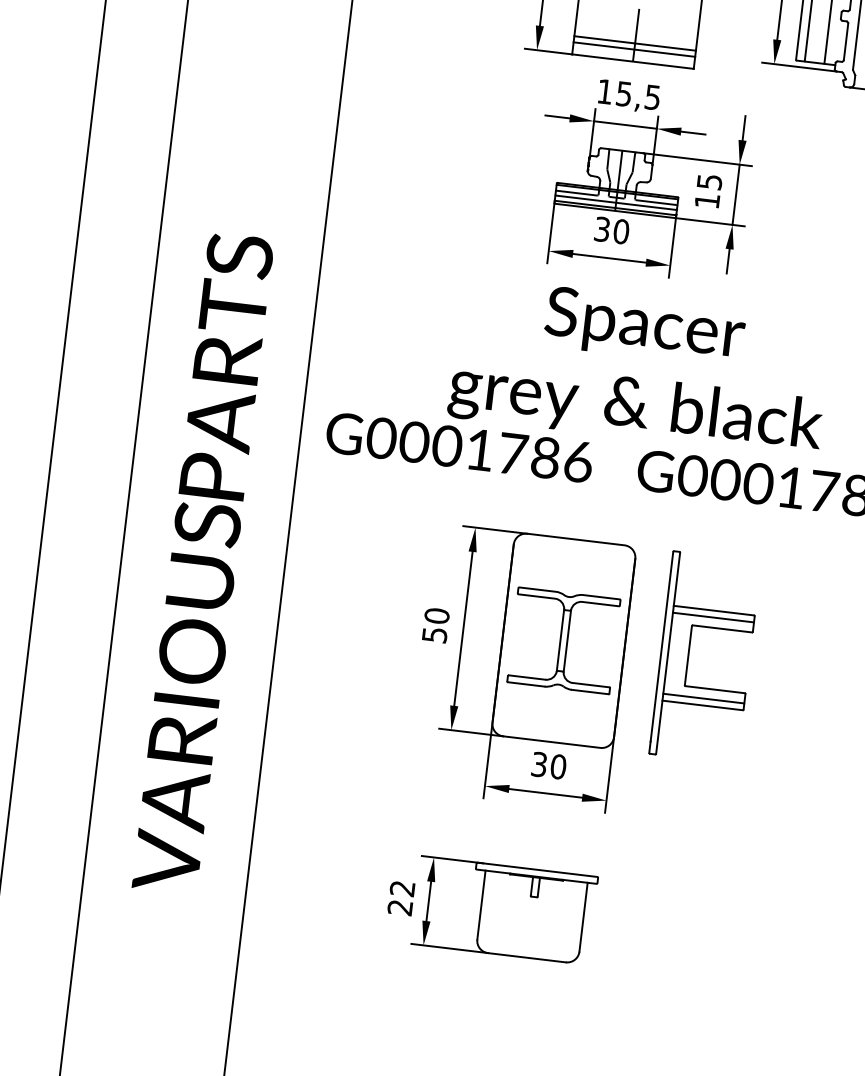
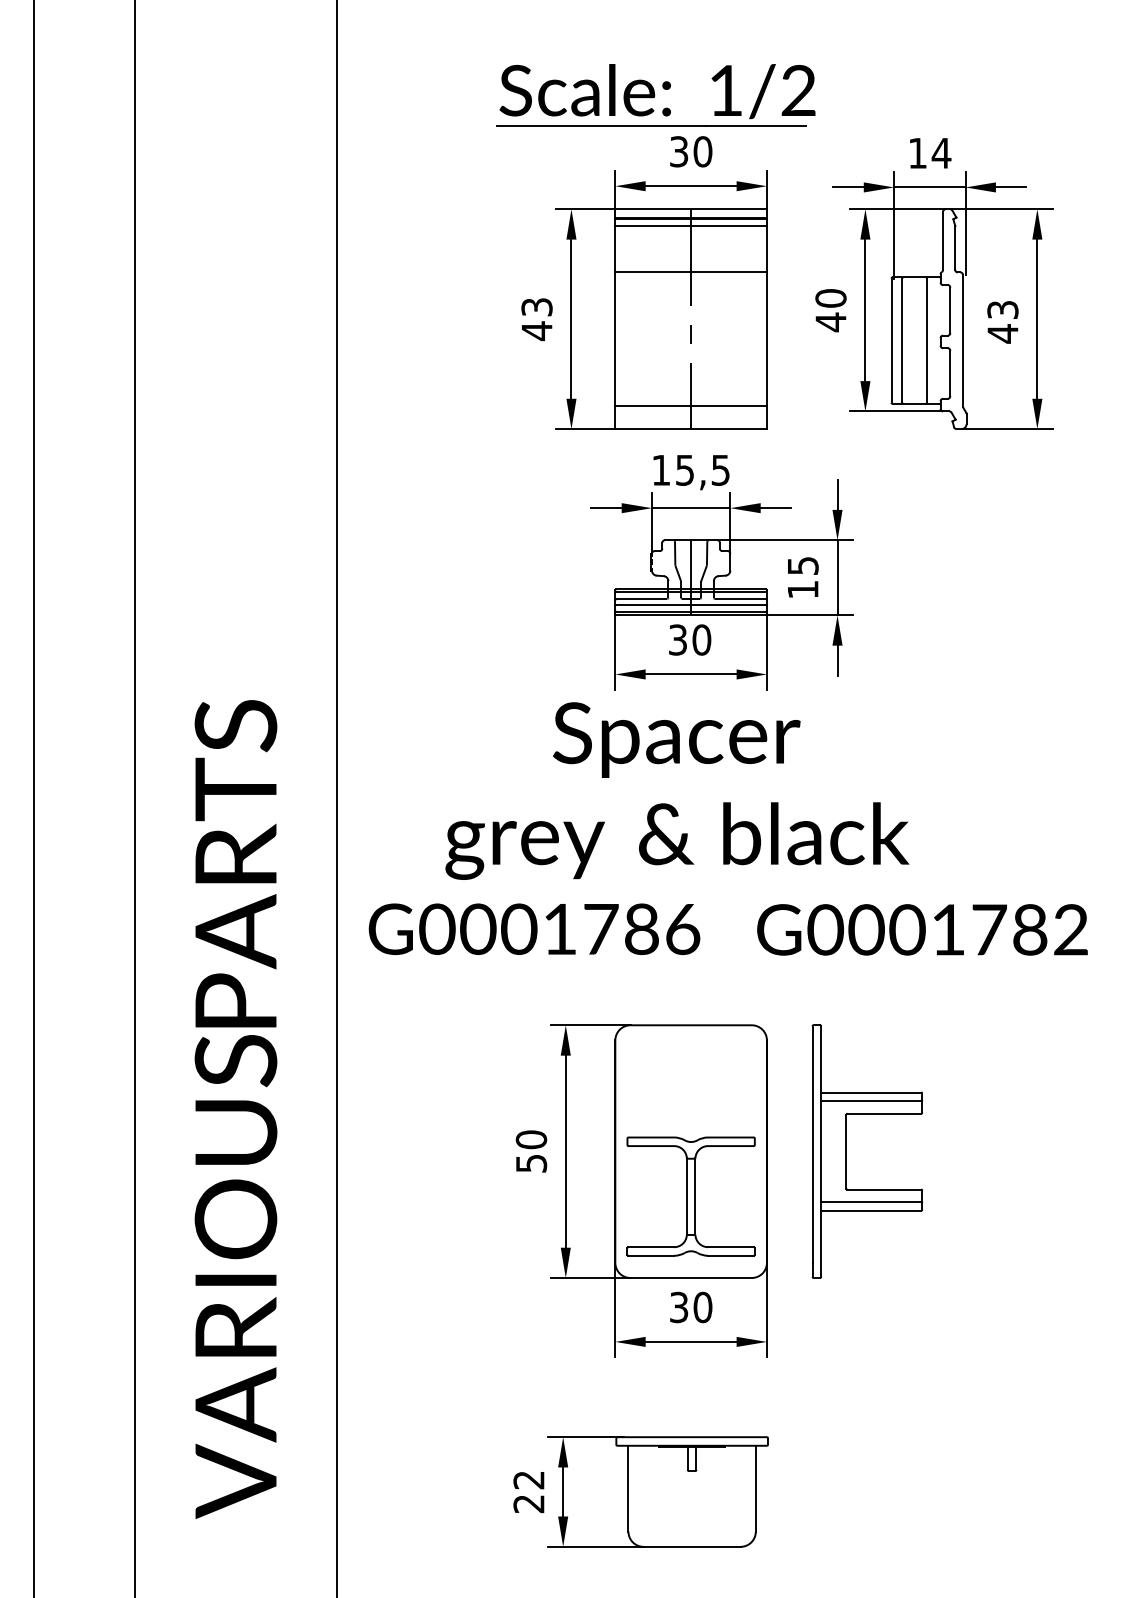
line: (633, 49) -> (690, 414), removed
text: (640, 367) -> (677, 790), moved
part: (563, 640) -> (690, 1196), moved

